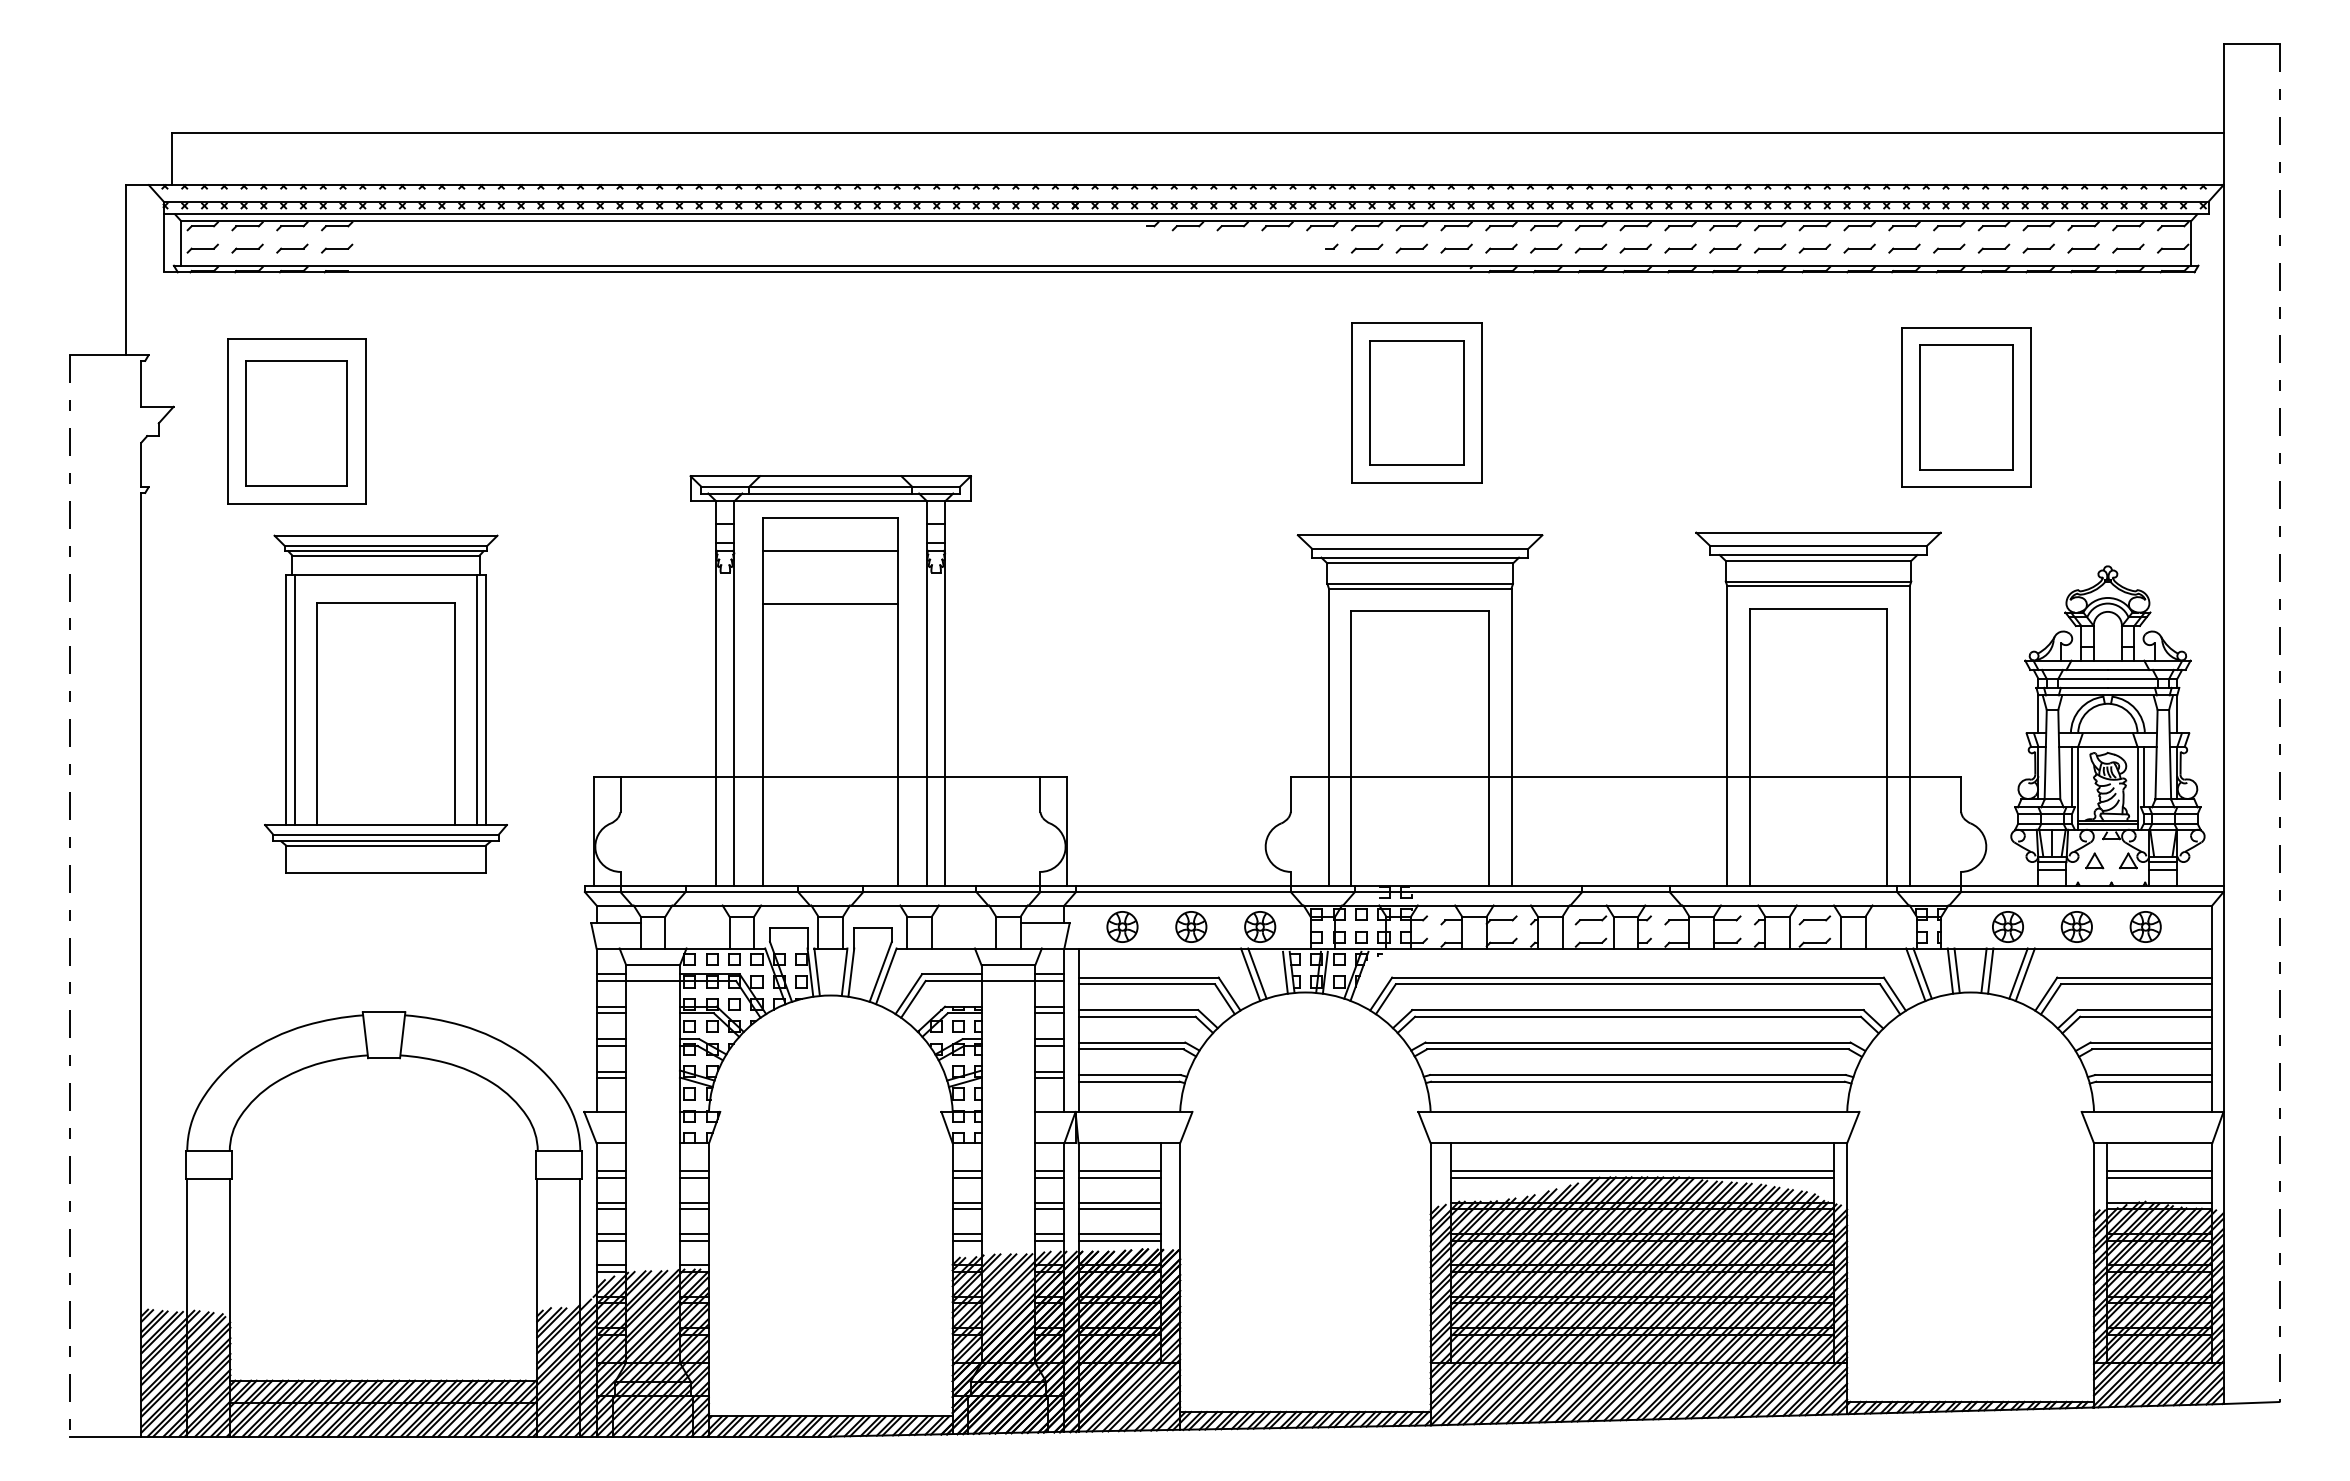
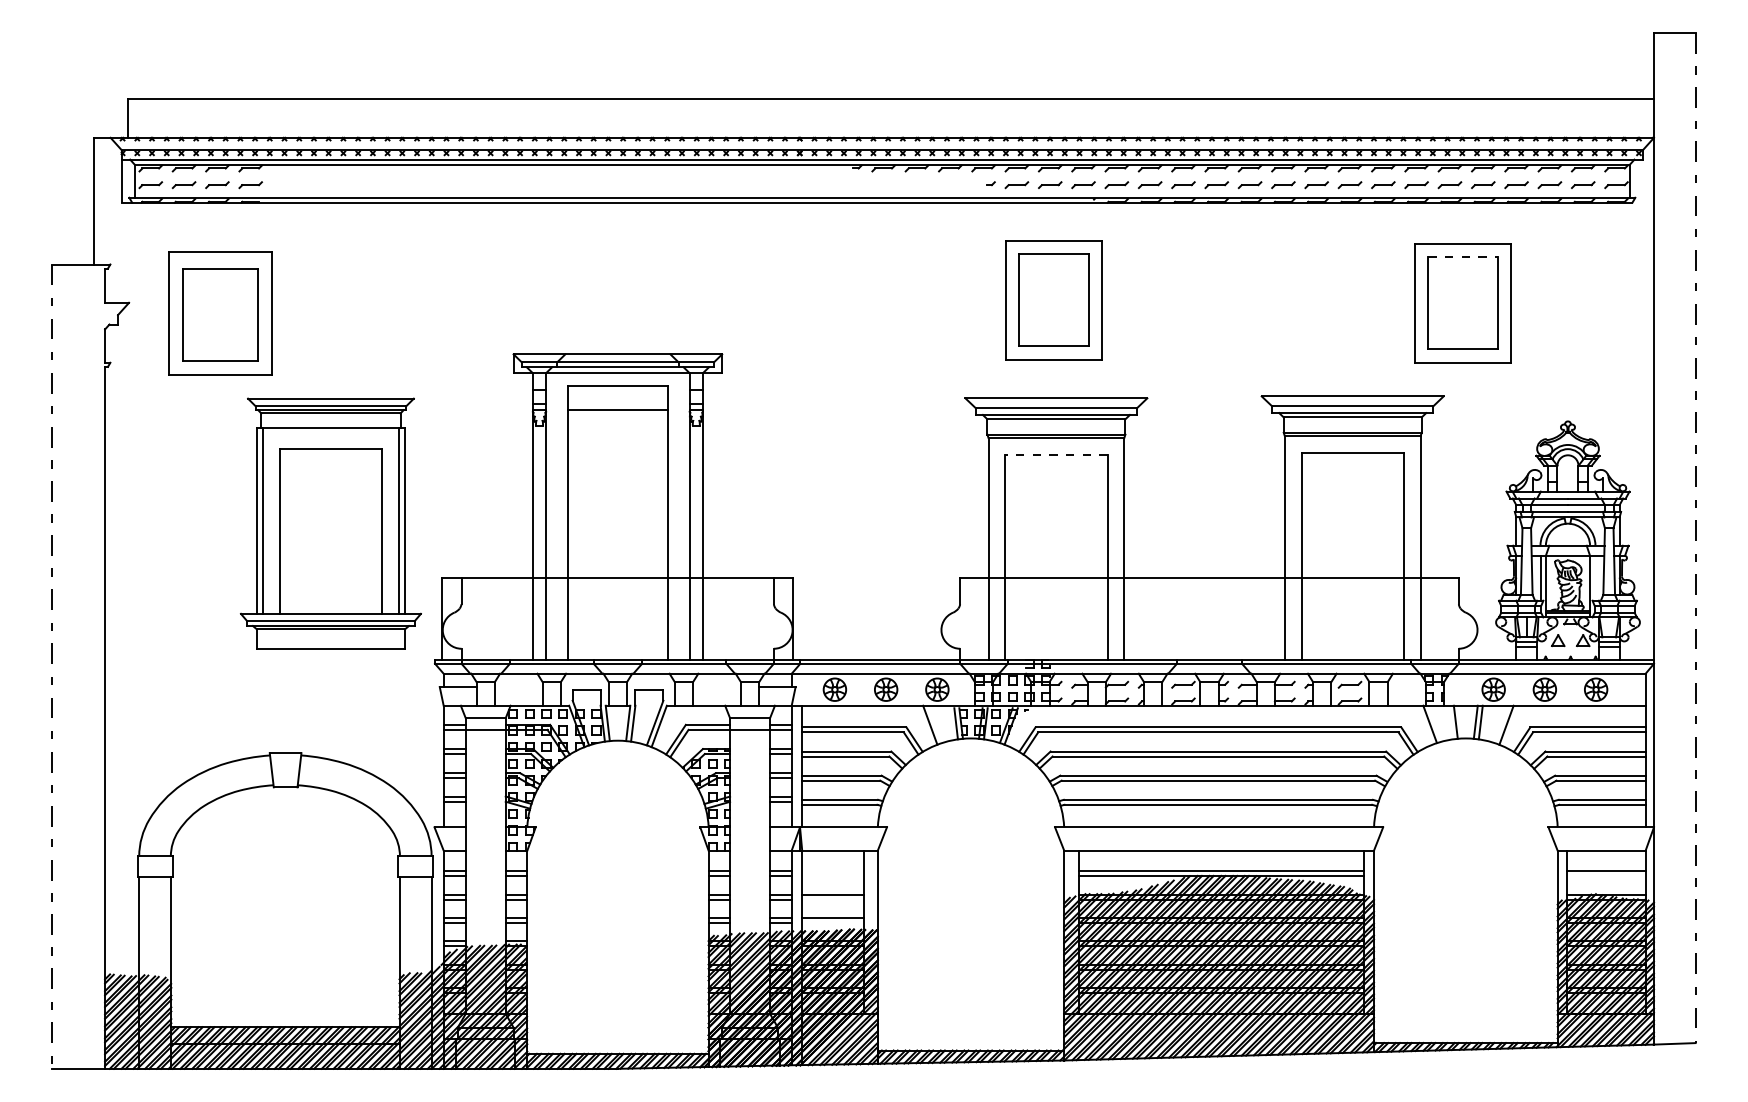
line: (1966, 345) -> (1462, 257), solid -> dashed
line: (830, 603) -> (617, 449), removed
line: (1420, 611) -> (1056, 455), solid -> dashed
part: (385, 703) -> (330, 523), moved
line: (2143, 776) -> (1594, 577), removed
line: (1950, 970) -> (1450, 722), removed
line: (1257, 973) -> (935, 724), removed
line: (2018, 973) -> (1501, 724), removed
line: (1915, 974) -> (1424, 725), removed
line: (1119, 1171) -> (832, 871), removed
line: (1119, 1178) -> (832, 876), removed
line: (2159, 1178) -> (1606, 876), removed
line: (1119, 1209) -> (832, 899), removed
line: (1119, 1240) -> (832, 922), removed

